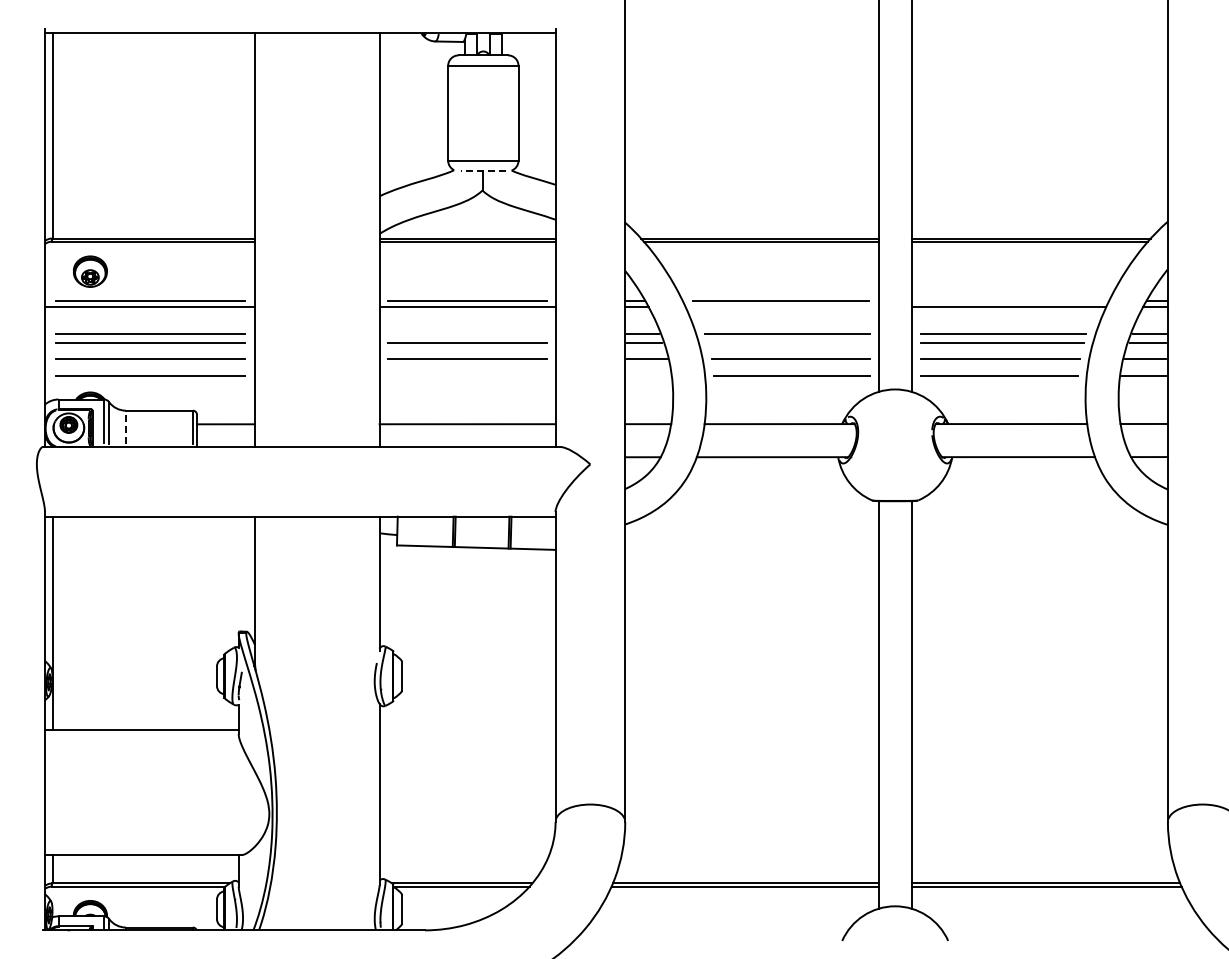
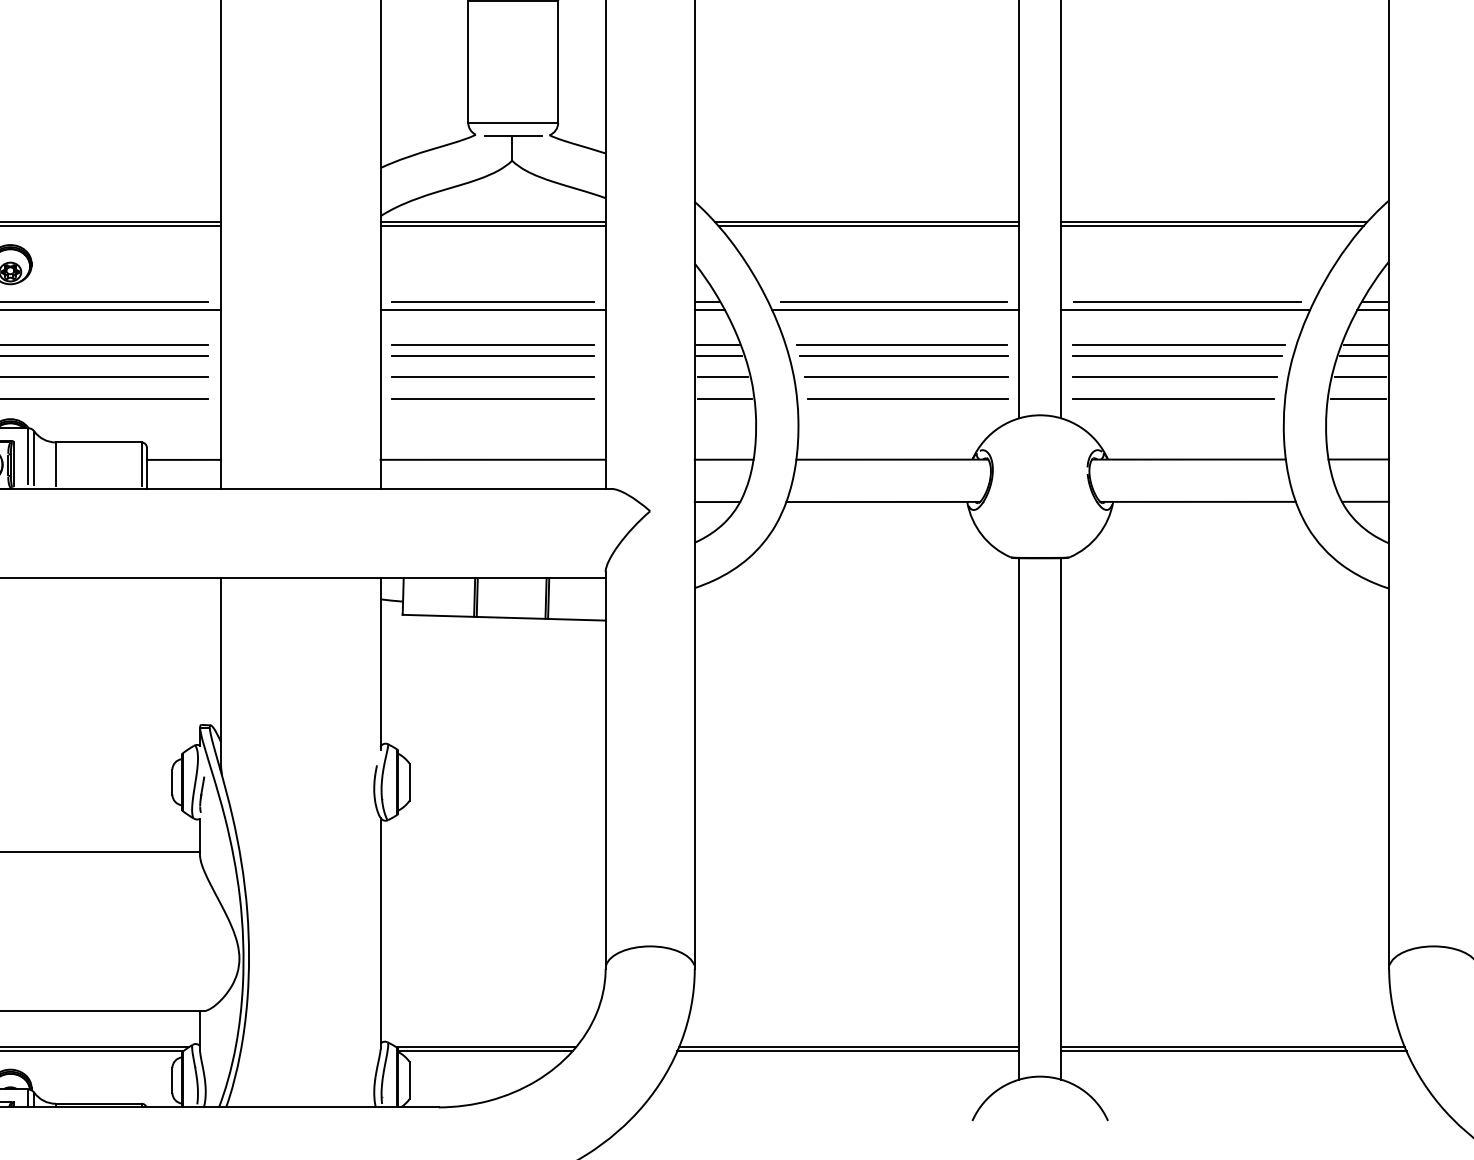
line: (483, 171) -> (513, 136), dashed -> solid
line: (1010, 301) -> (1187, 302), added
line: (781, 307) -> (894, 310), added
line: (467, 334) -> (492, 344), added
line: (788, 342) -> (903, 355), added
line: (467, 376) -> (492, 398), added
line: (648, 376) -> (724, 398), added
line: (125, 427) -> (55, 463), dashed -> solid

